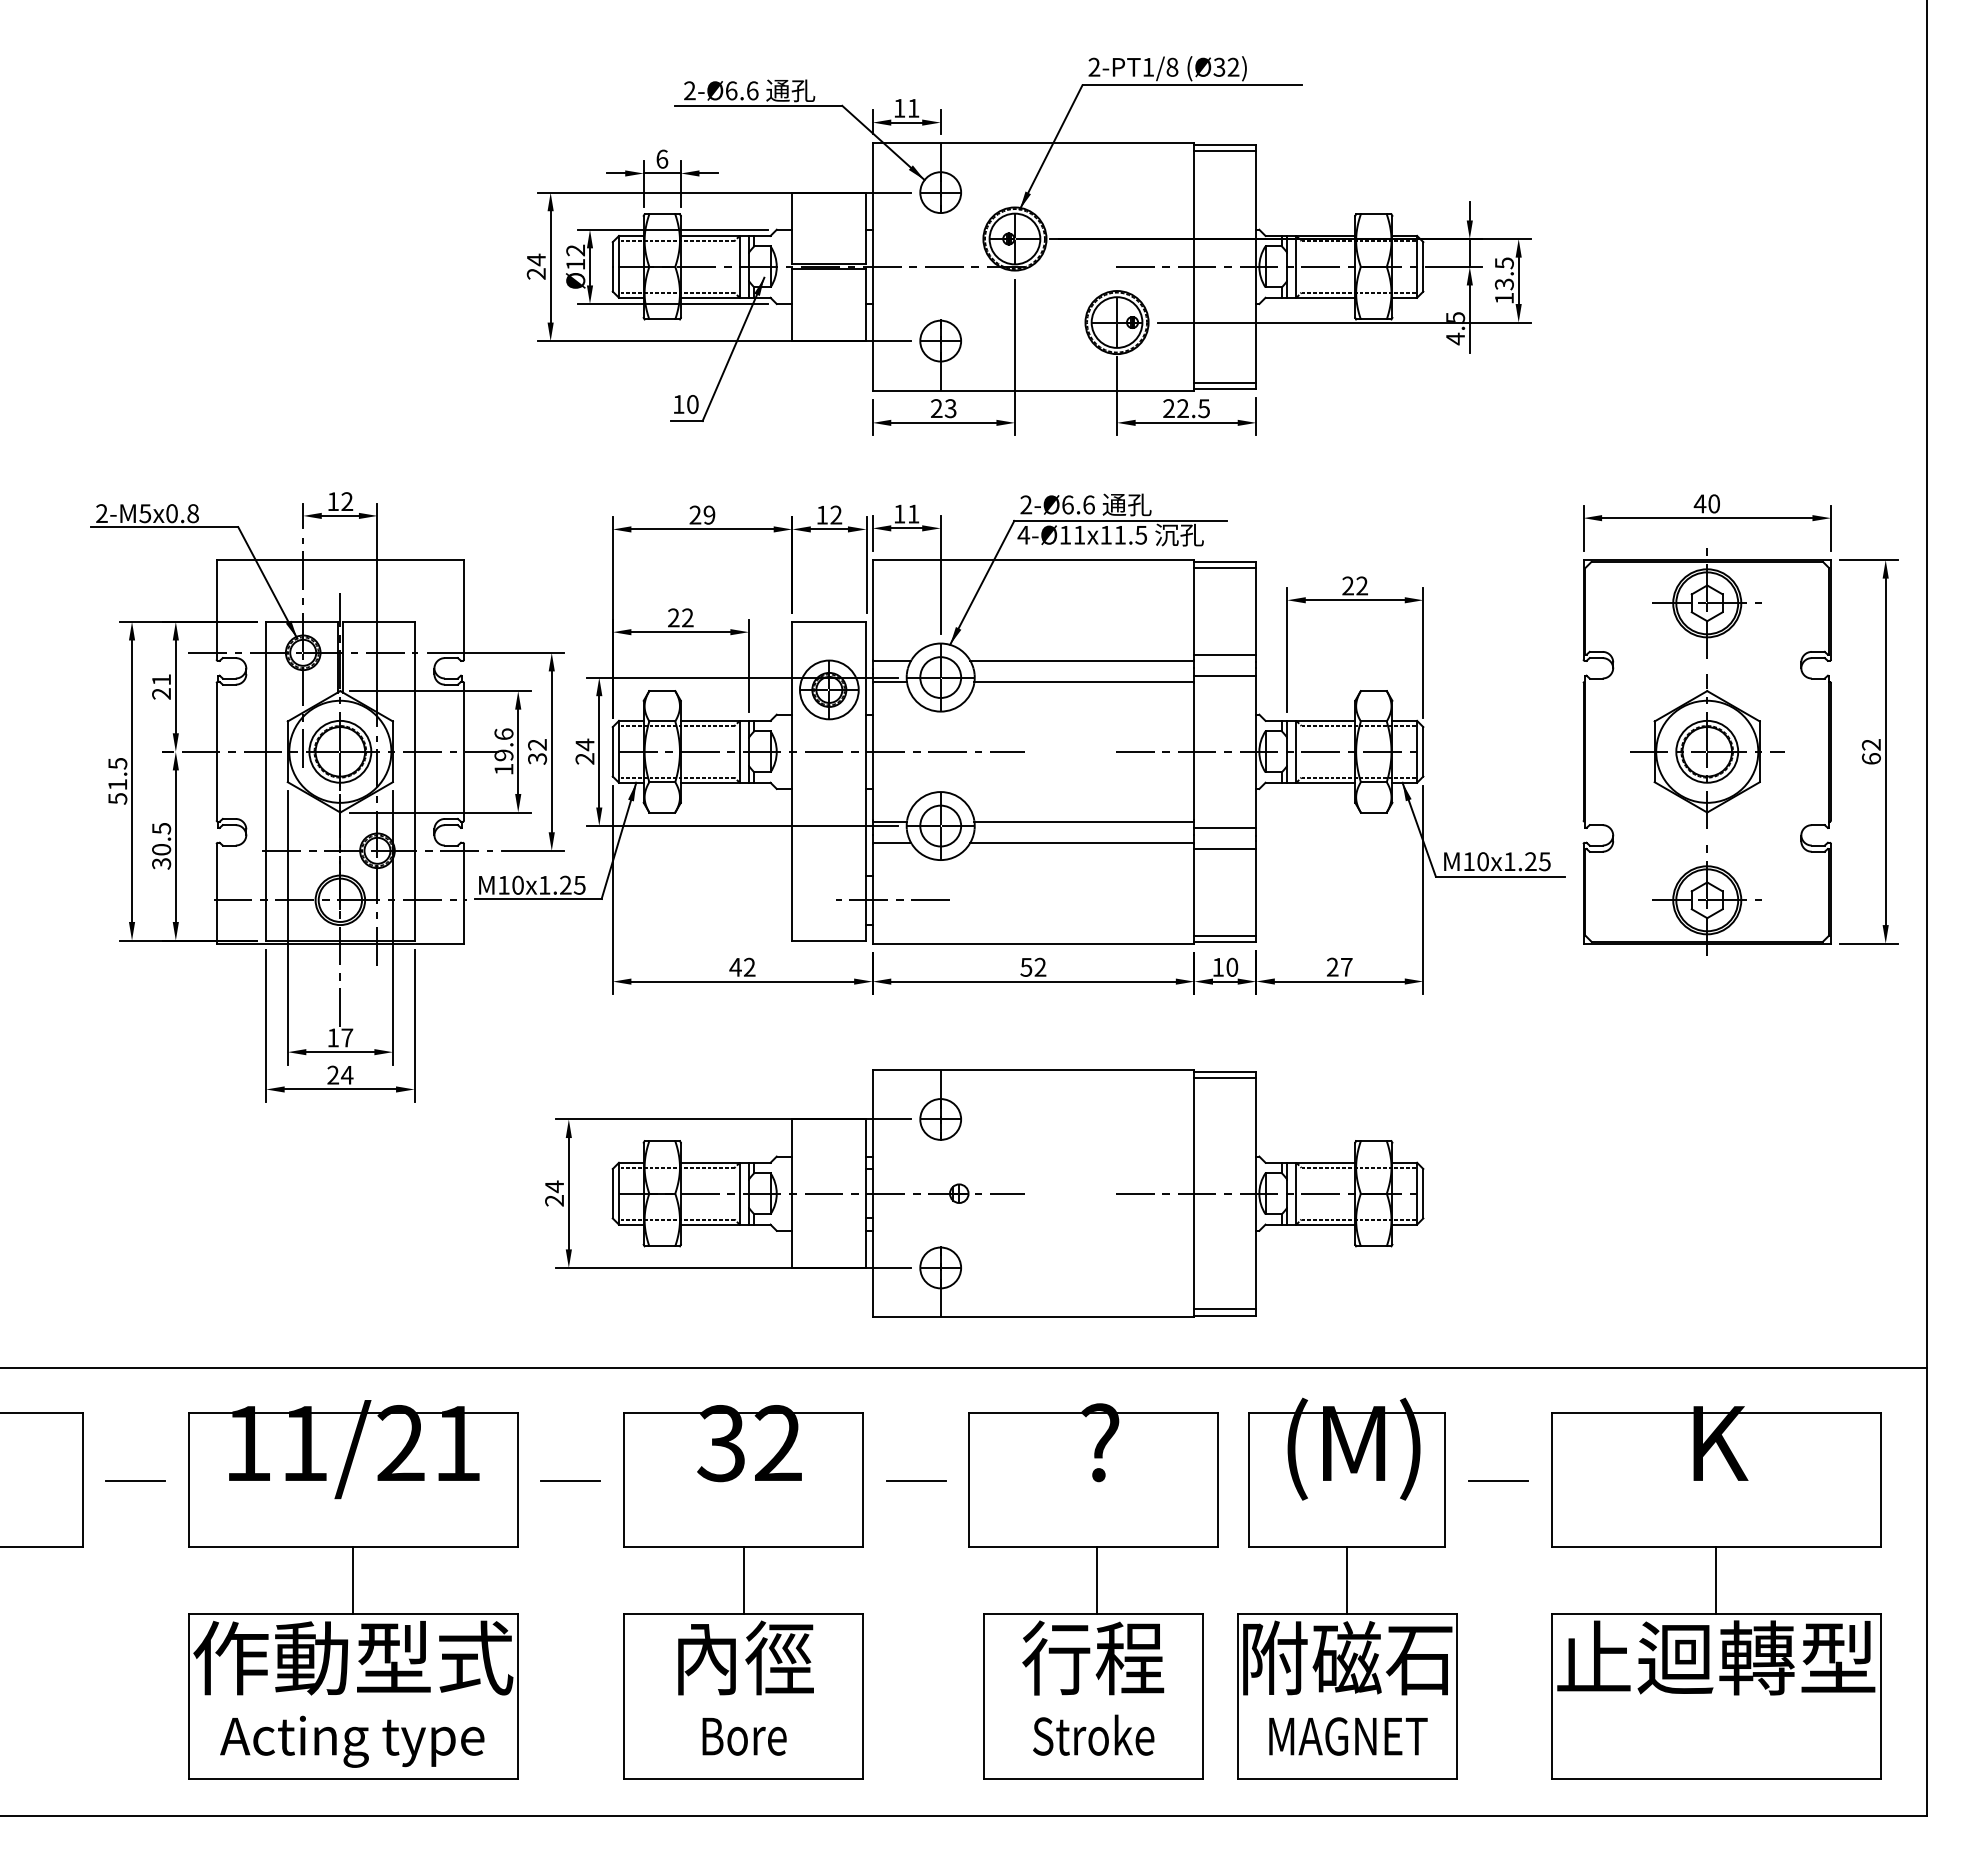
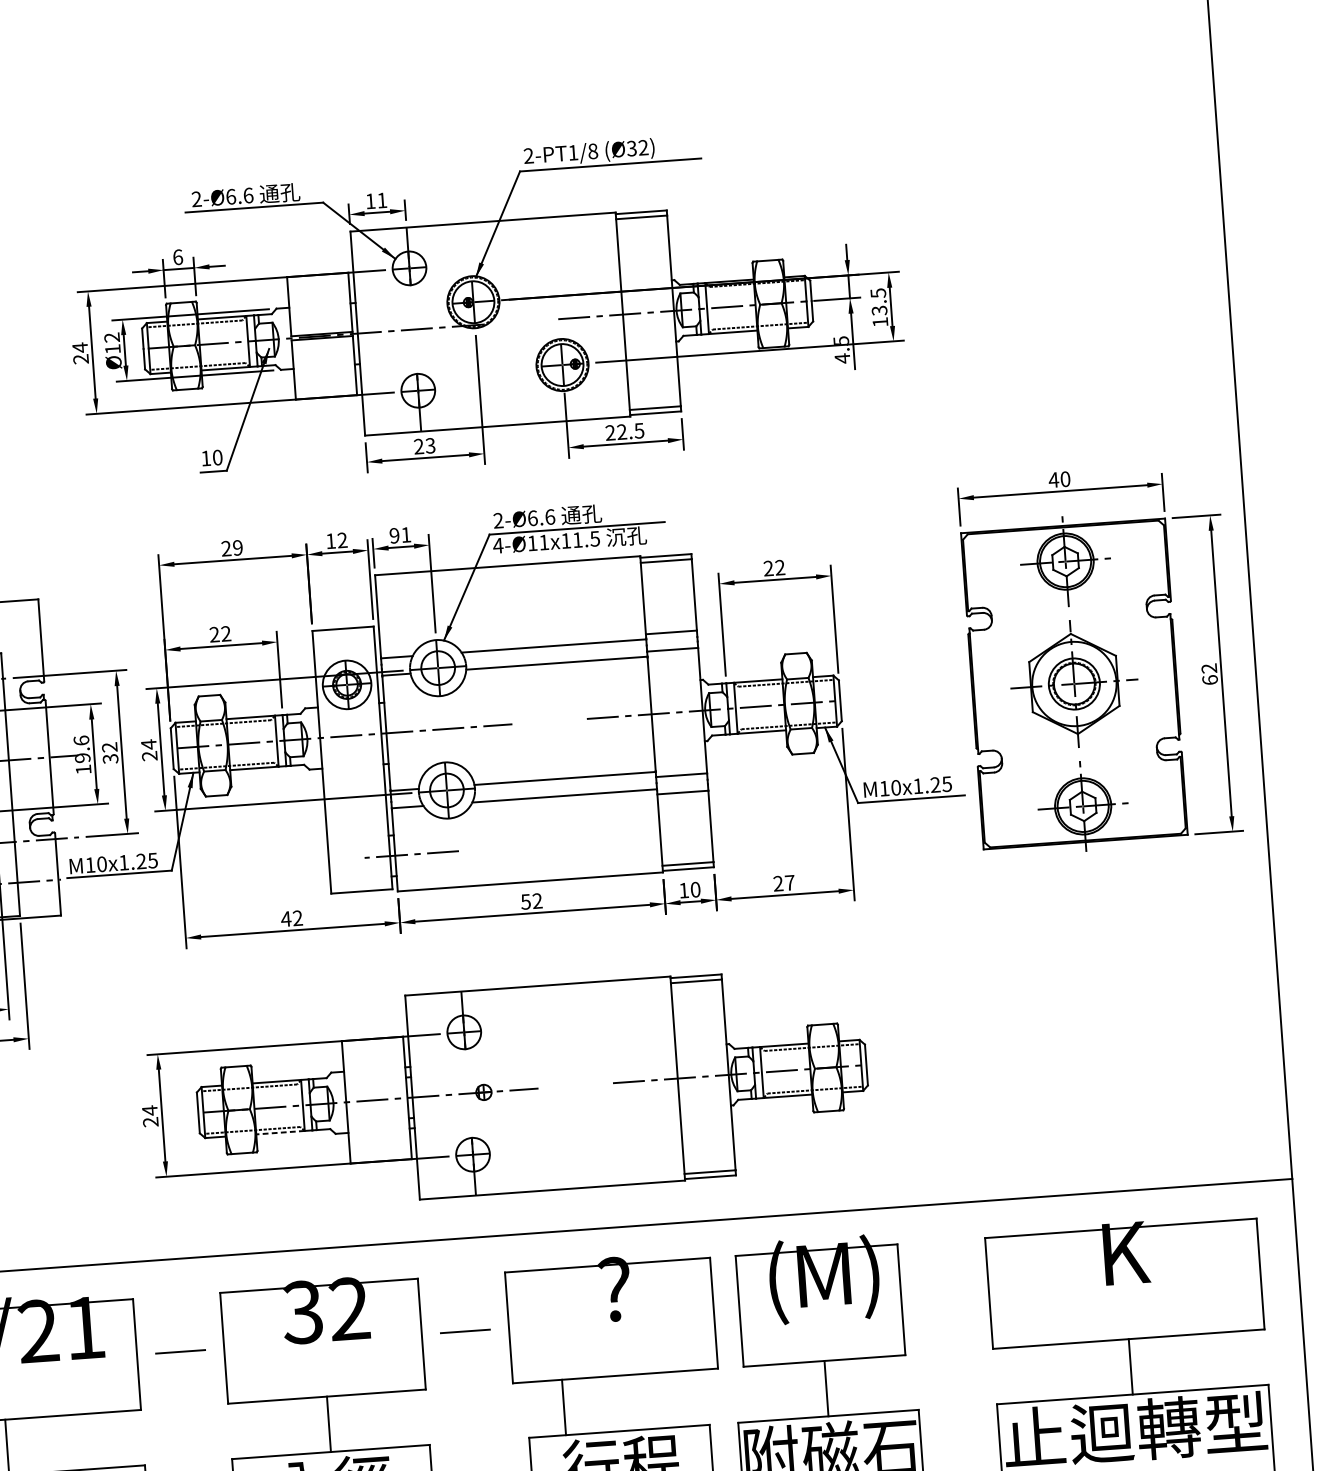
text: (899, 513) -> (394, 535), 11 -> 91
line: (709, 1224) -> (279, 1132), solid -> dashed
line: (1498, 1480) -> (945, 1296), removed
line: (1096, 1580) -> (563, 1407), moved

